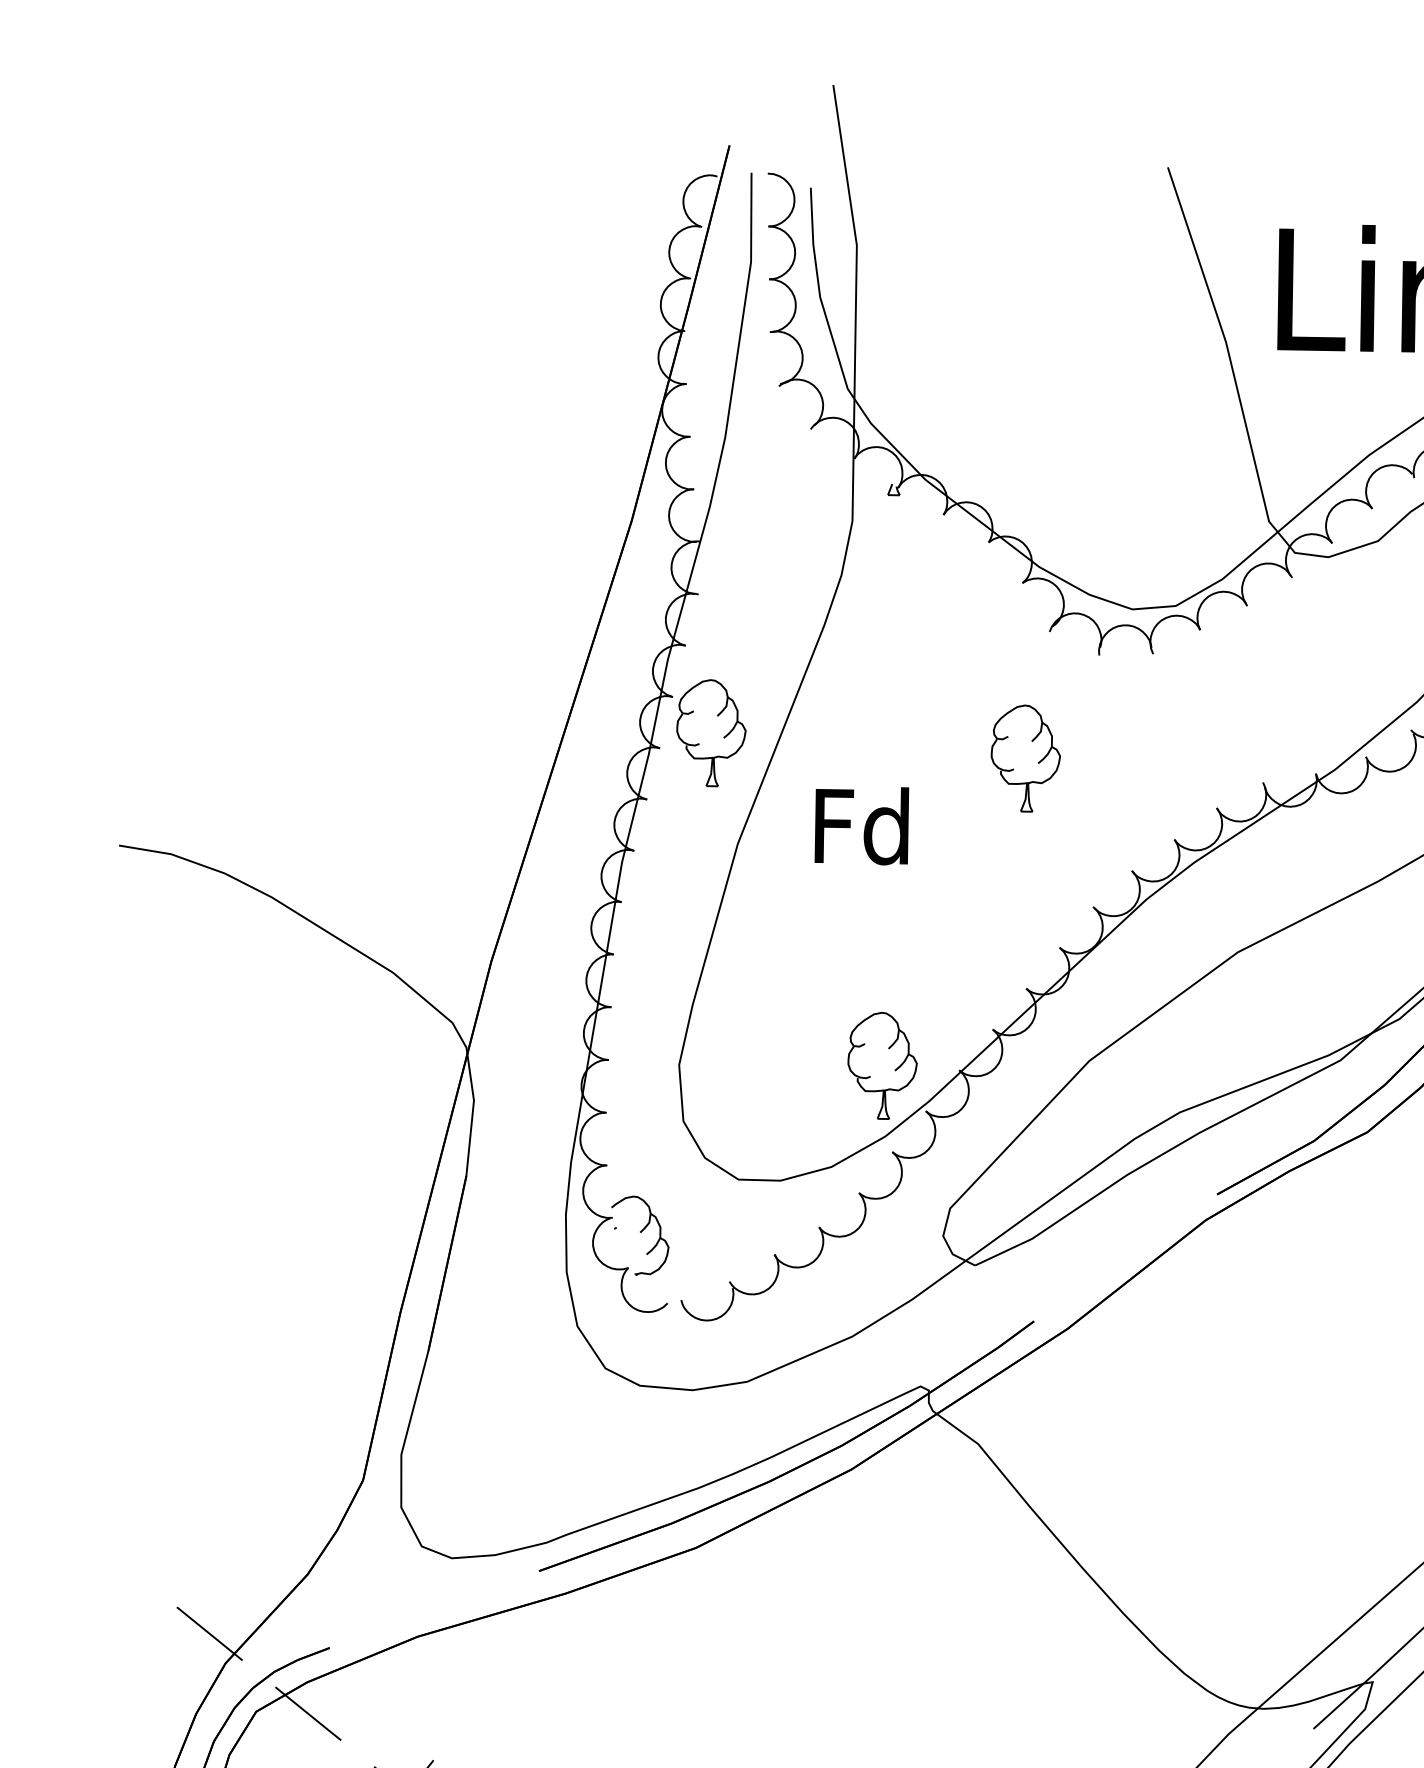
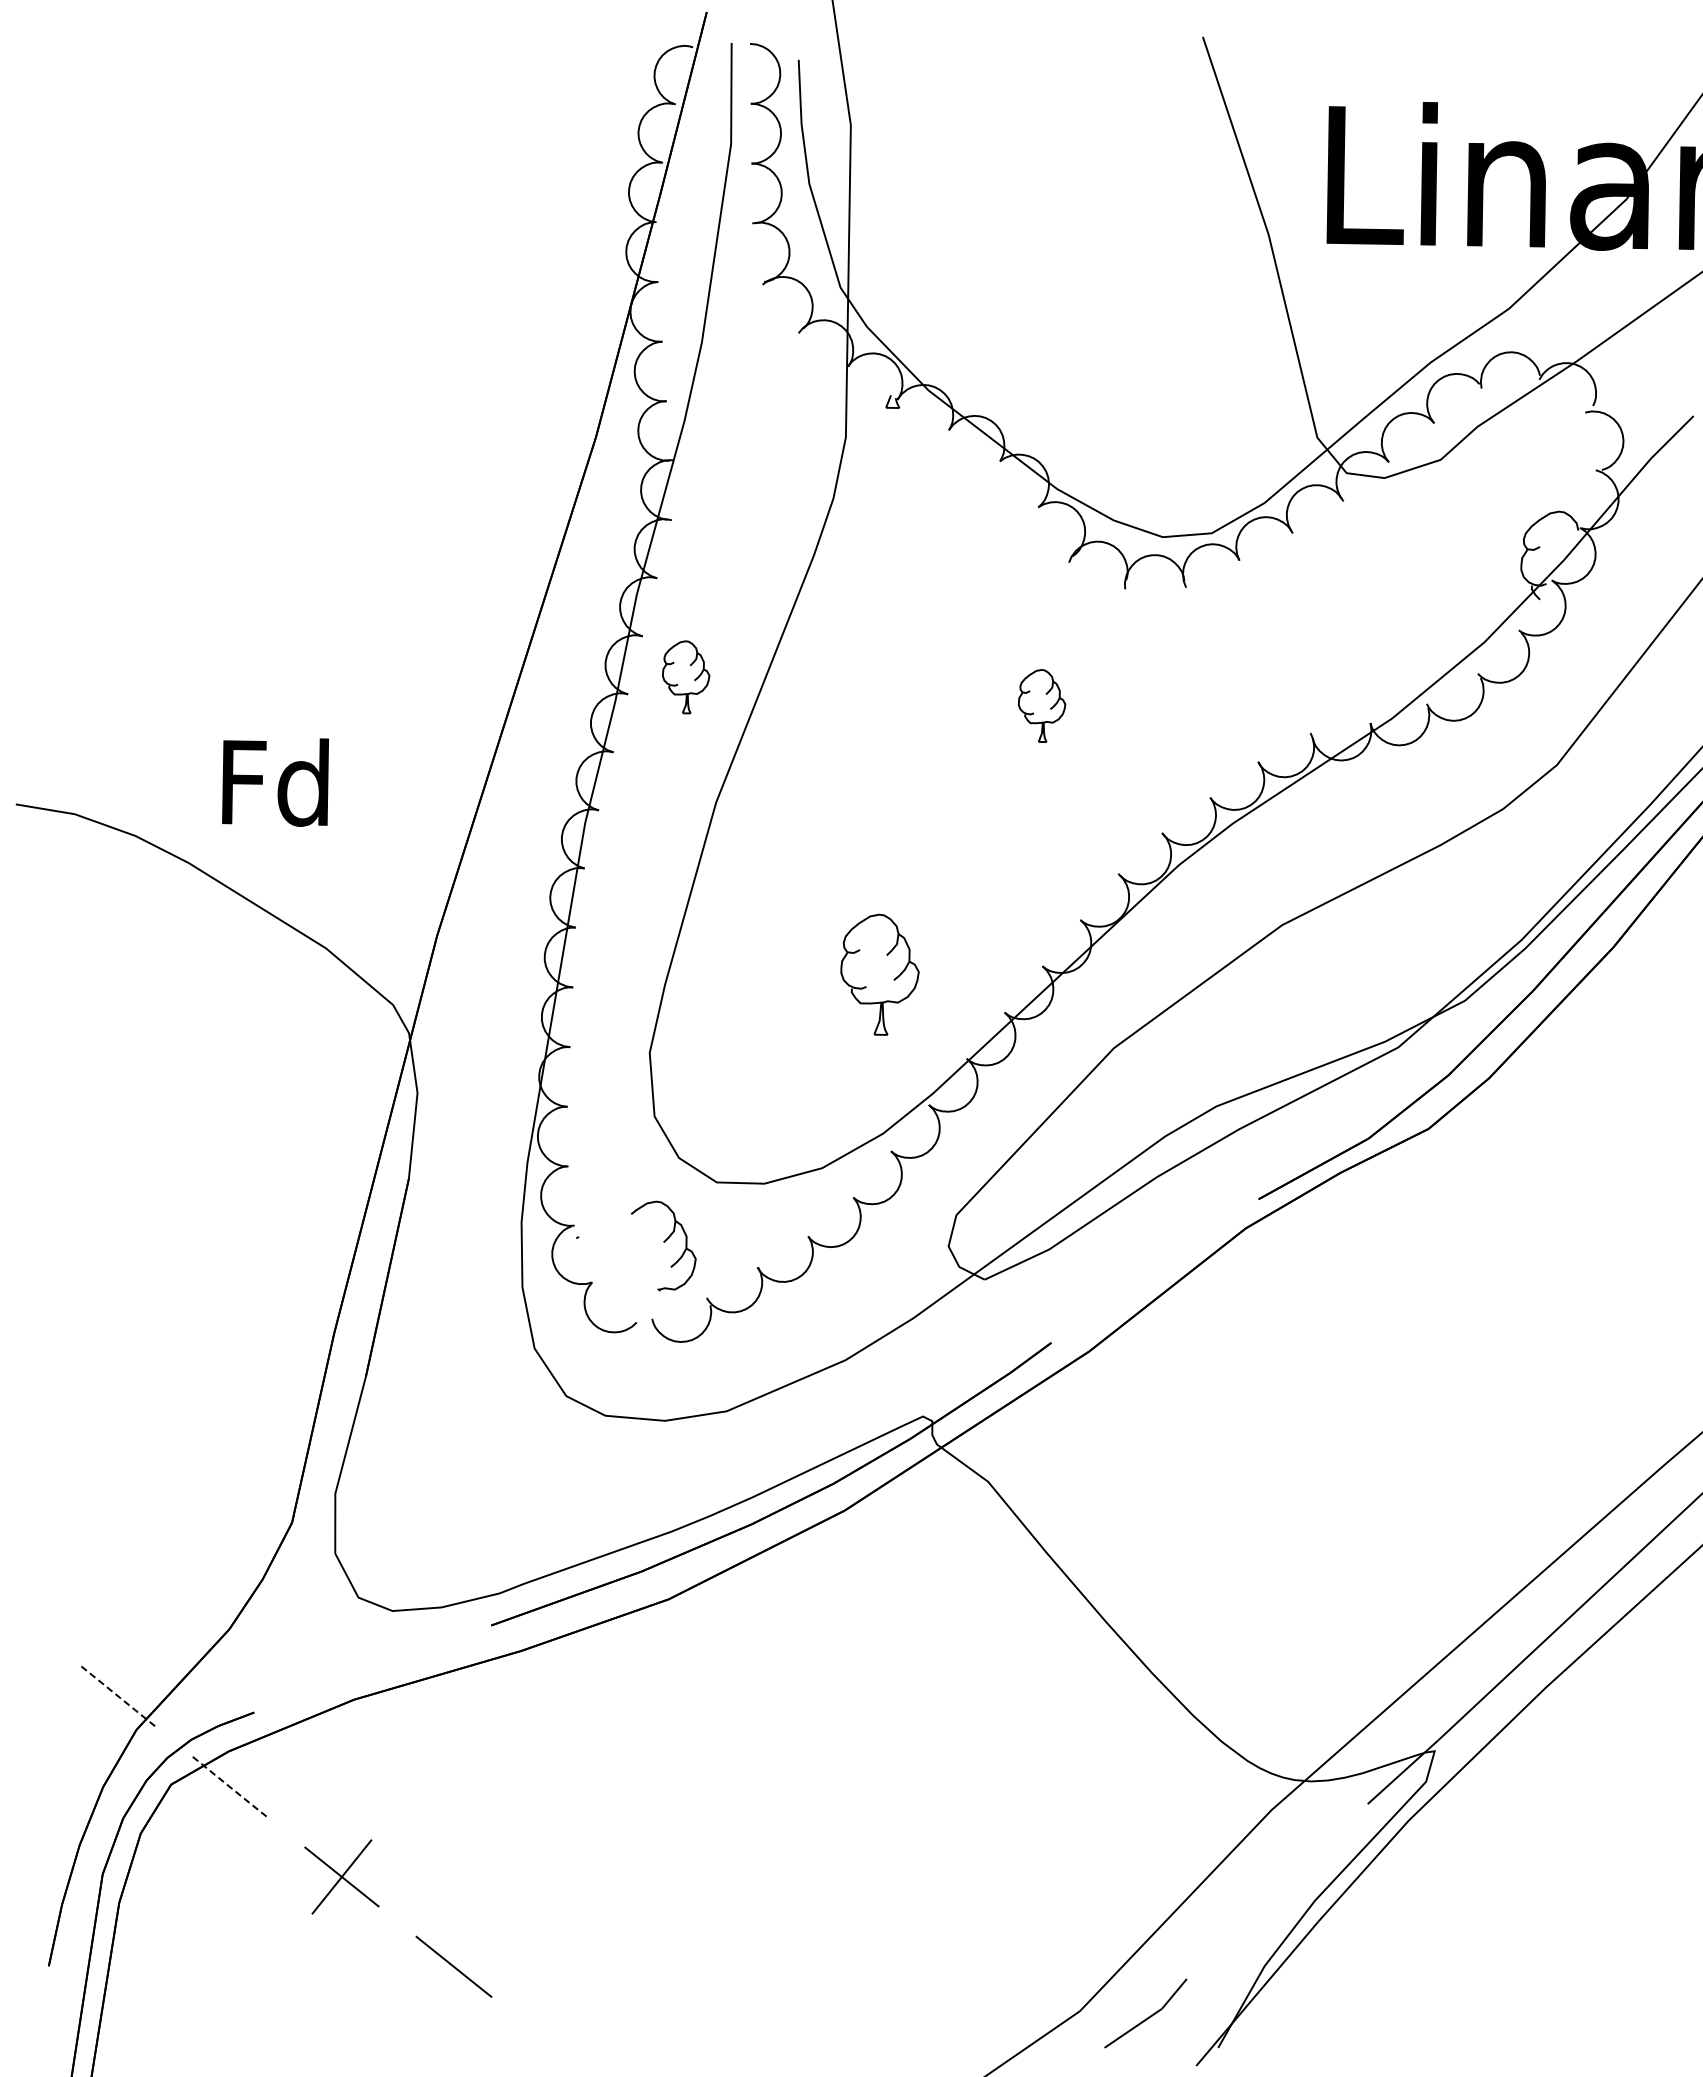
part: (710, 733) -> (685, 677), size x0.6
part: (1025, 758) -> (1041, 705), size x0.6
text: (861, 826) -> (275, 782), moved
part: (882, 1065) -> (879, 974), moved
part: (640, 1235) -> (663, 1245), moved
line: (211, 1634) -> (120, 1697), solid -> dashed
line: (308, 1714) -> (230, 1787), solid -> dashed

